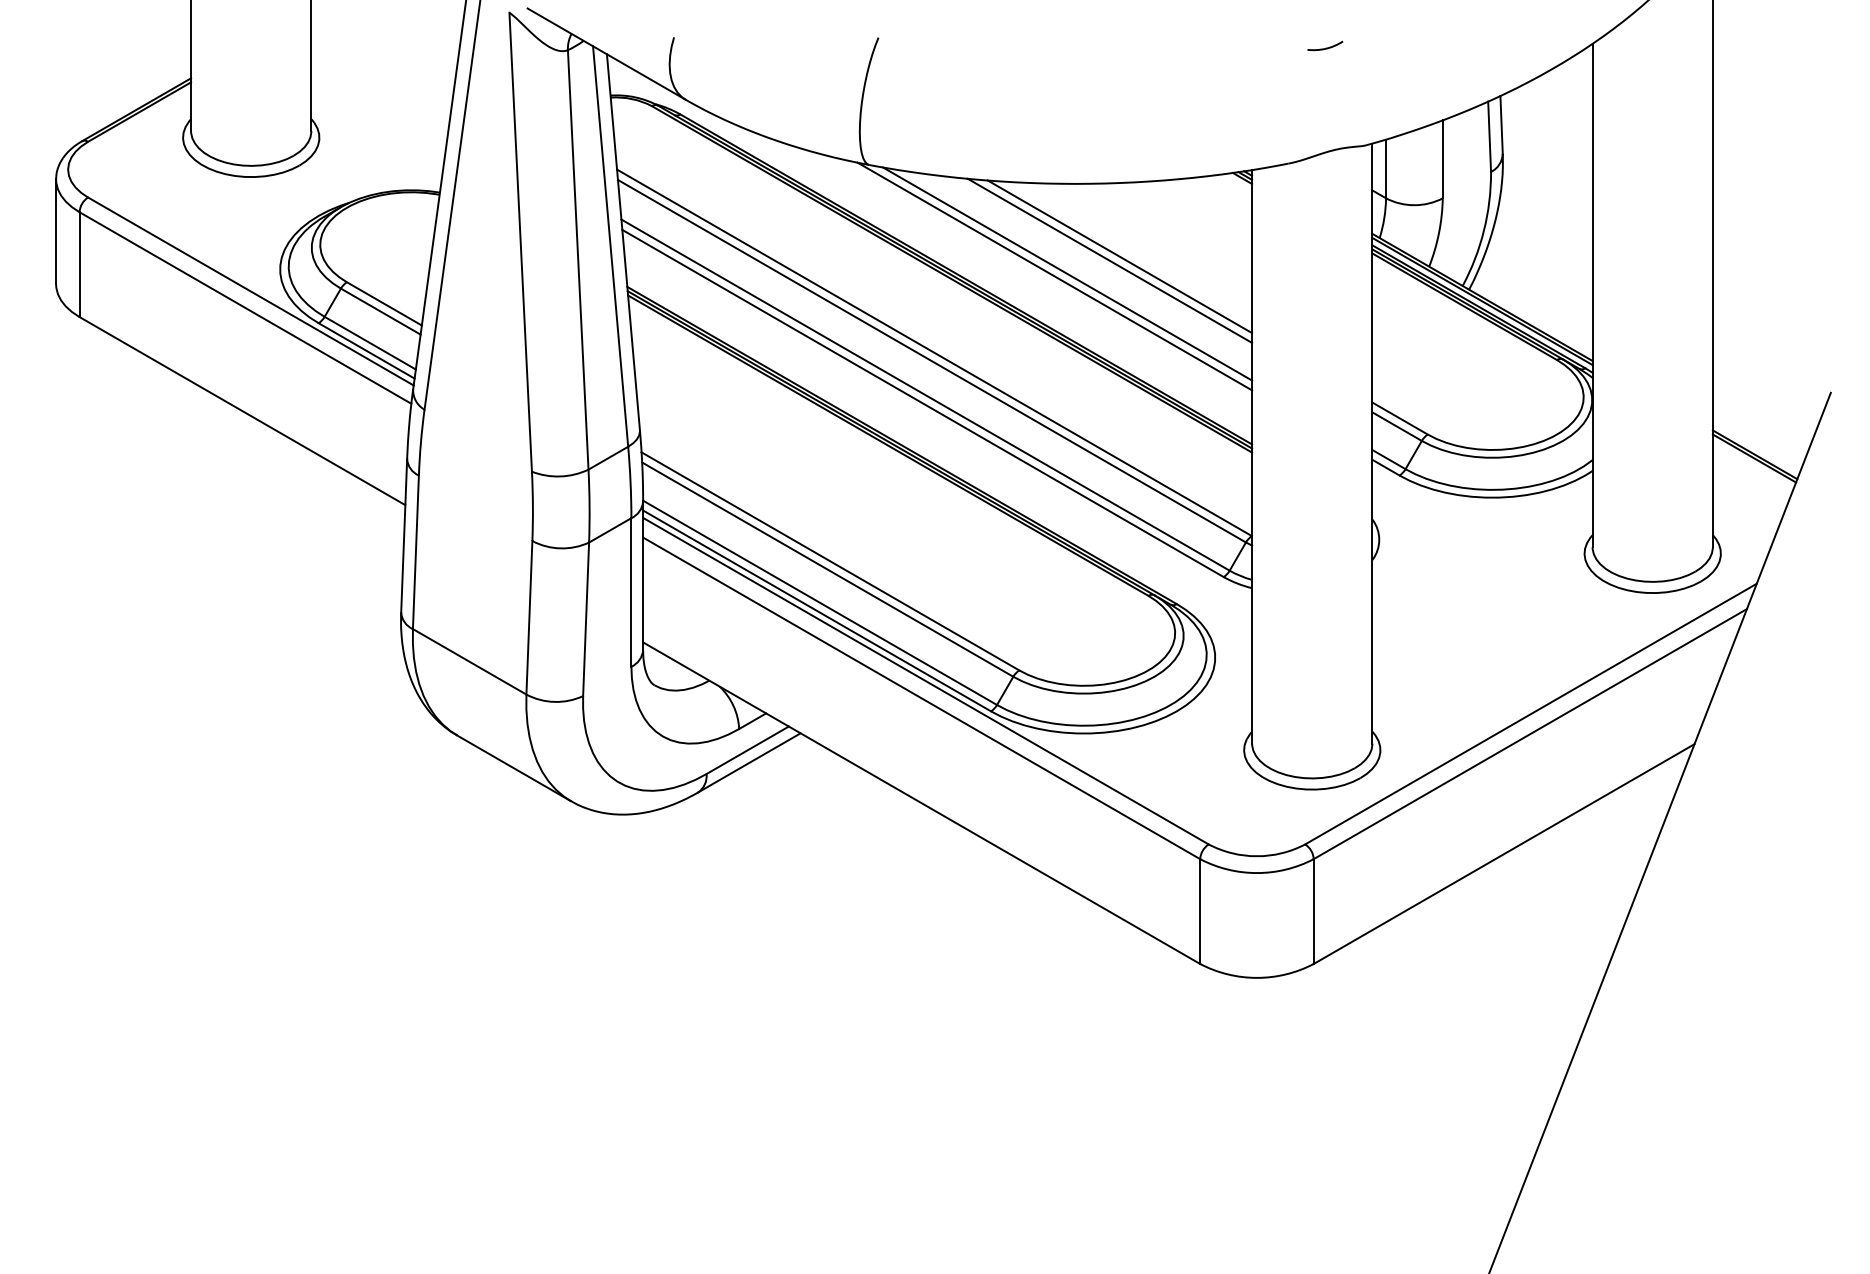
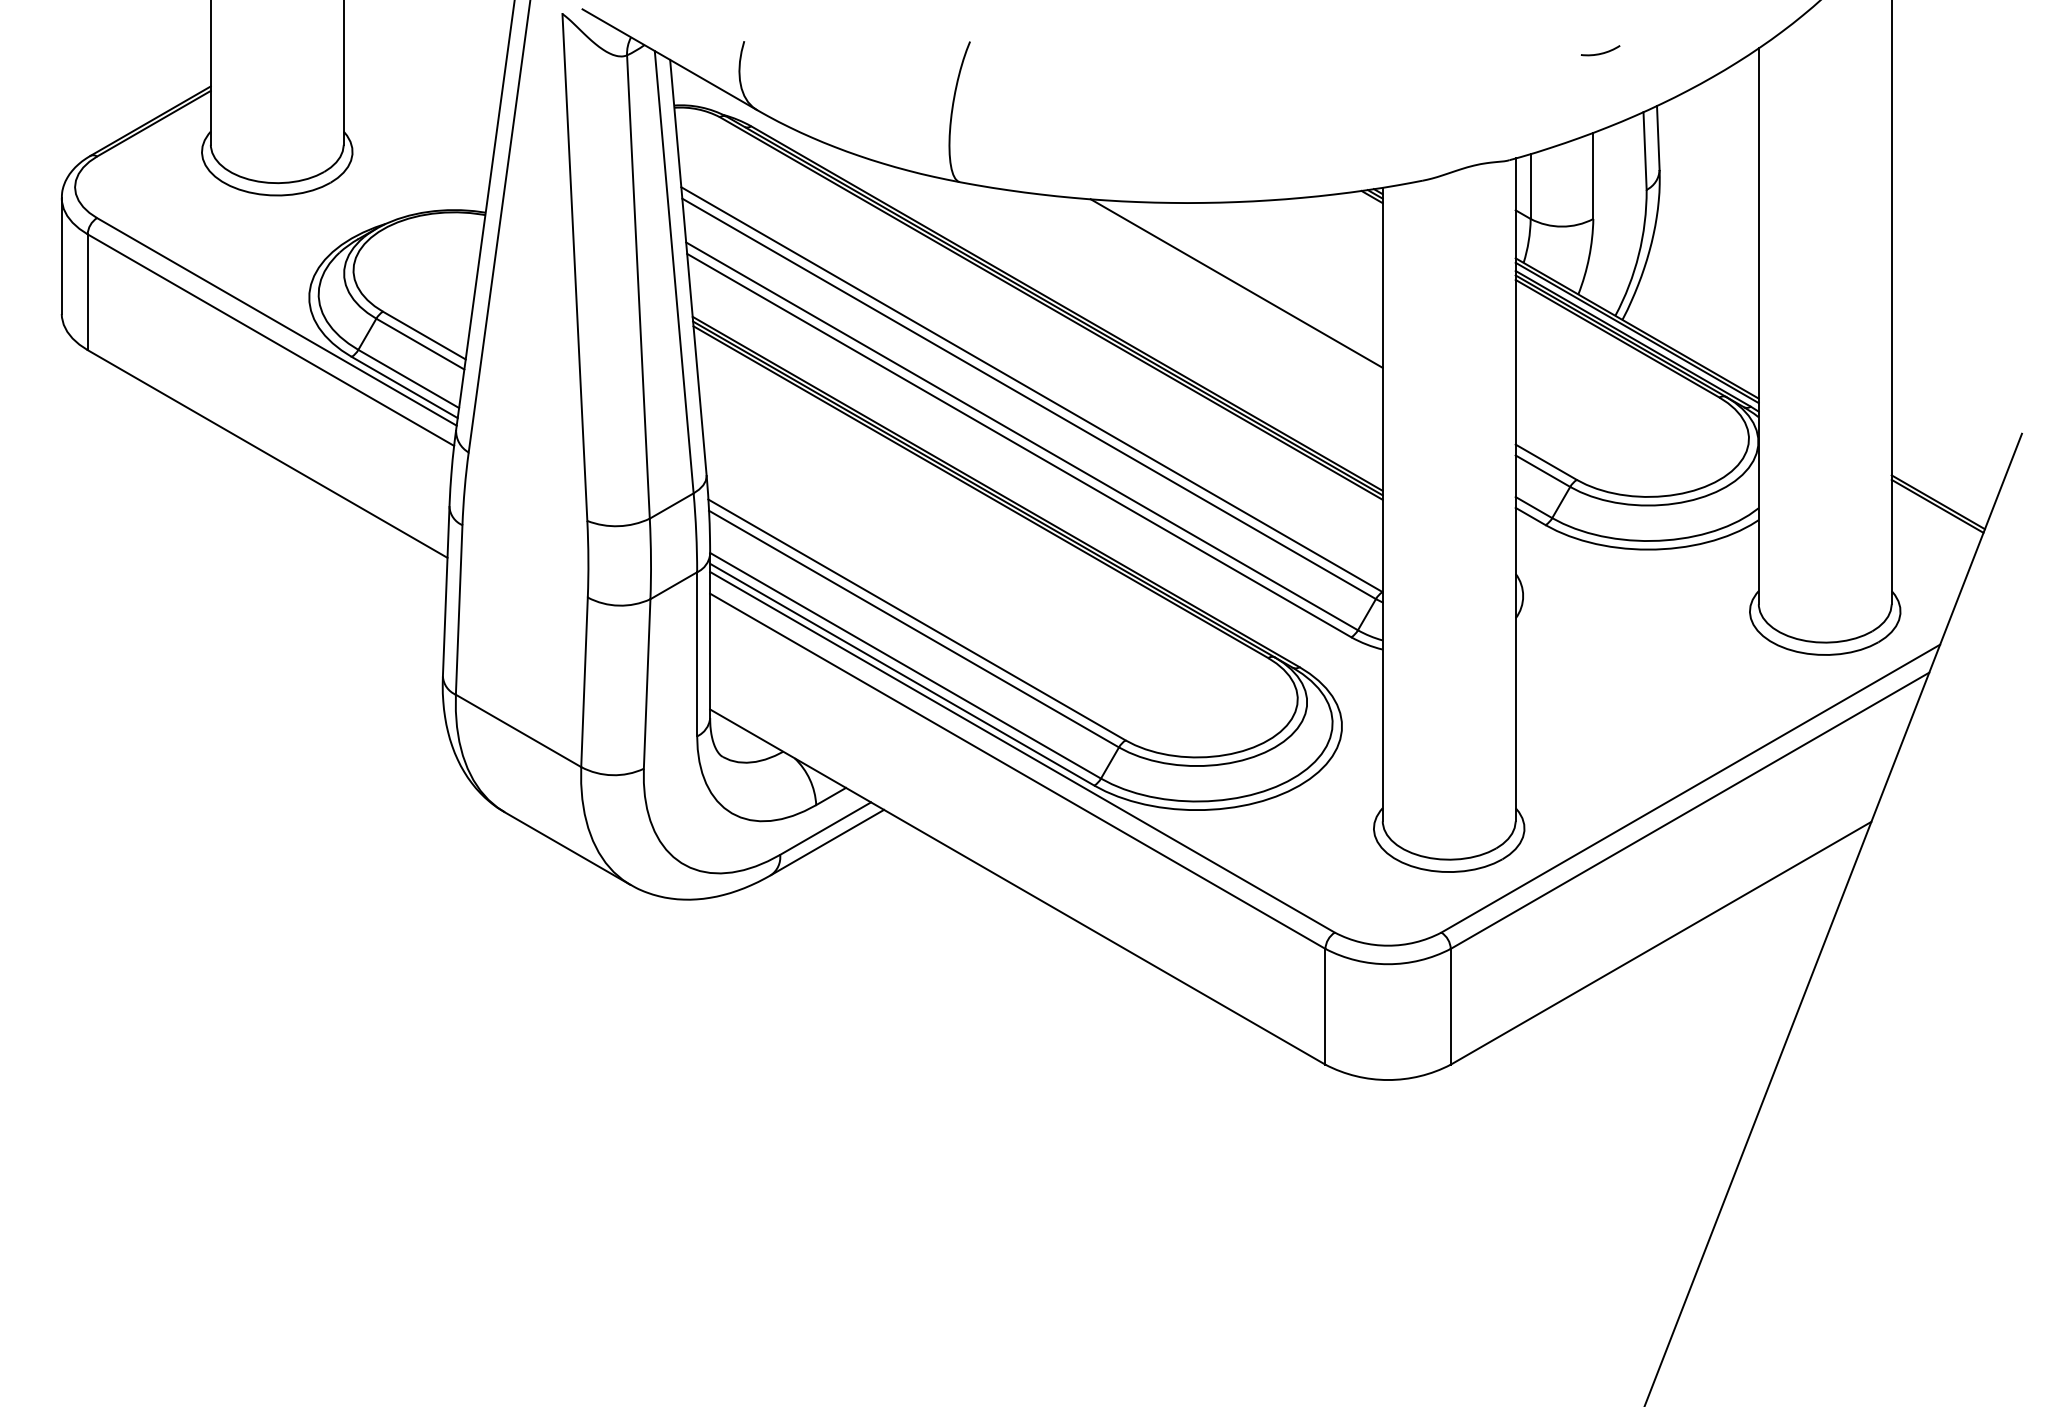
arc: (1325, 47) -> (1600, 52), moved
line: (1109, 260) -> (1225, 287), removed
line: (1067, 273) -> (1178, 302), removed
line: (1054, 276) -> (1164, 305), removed

